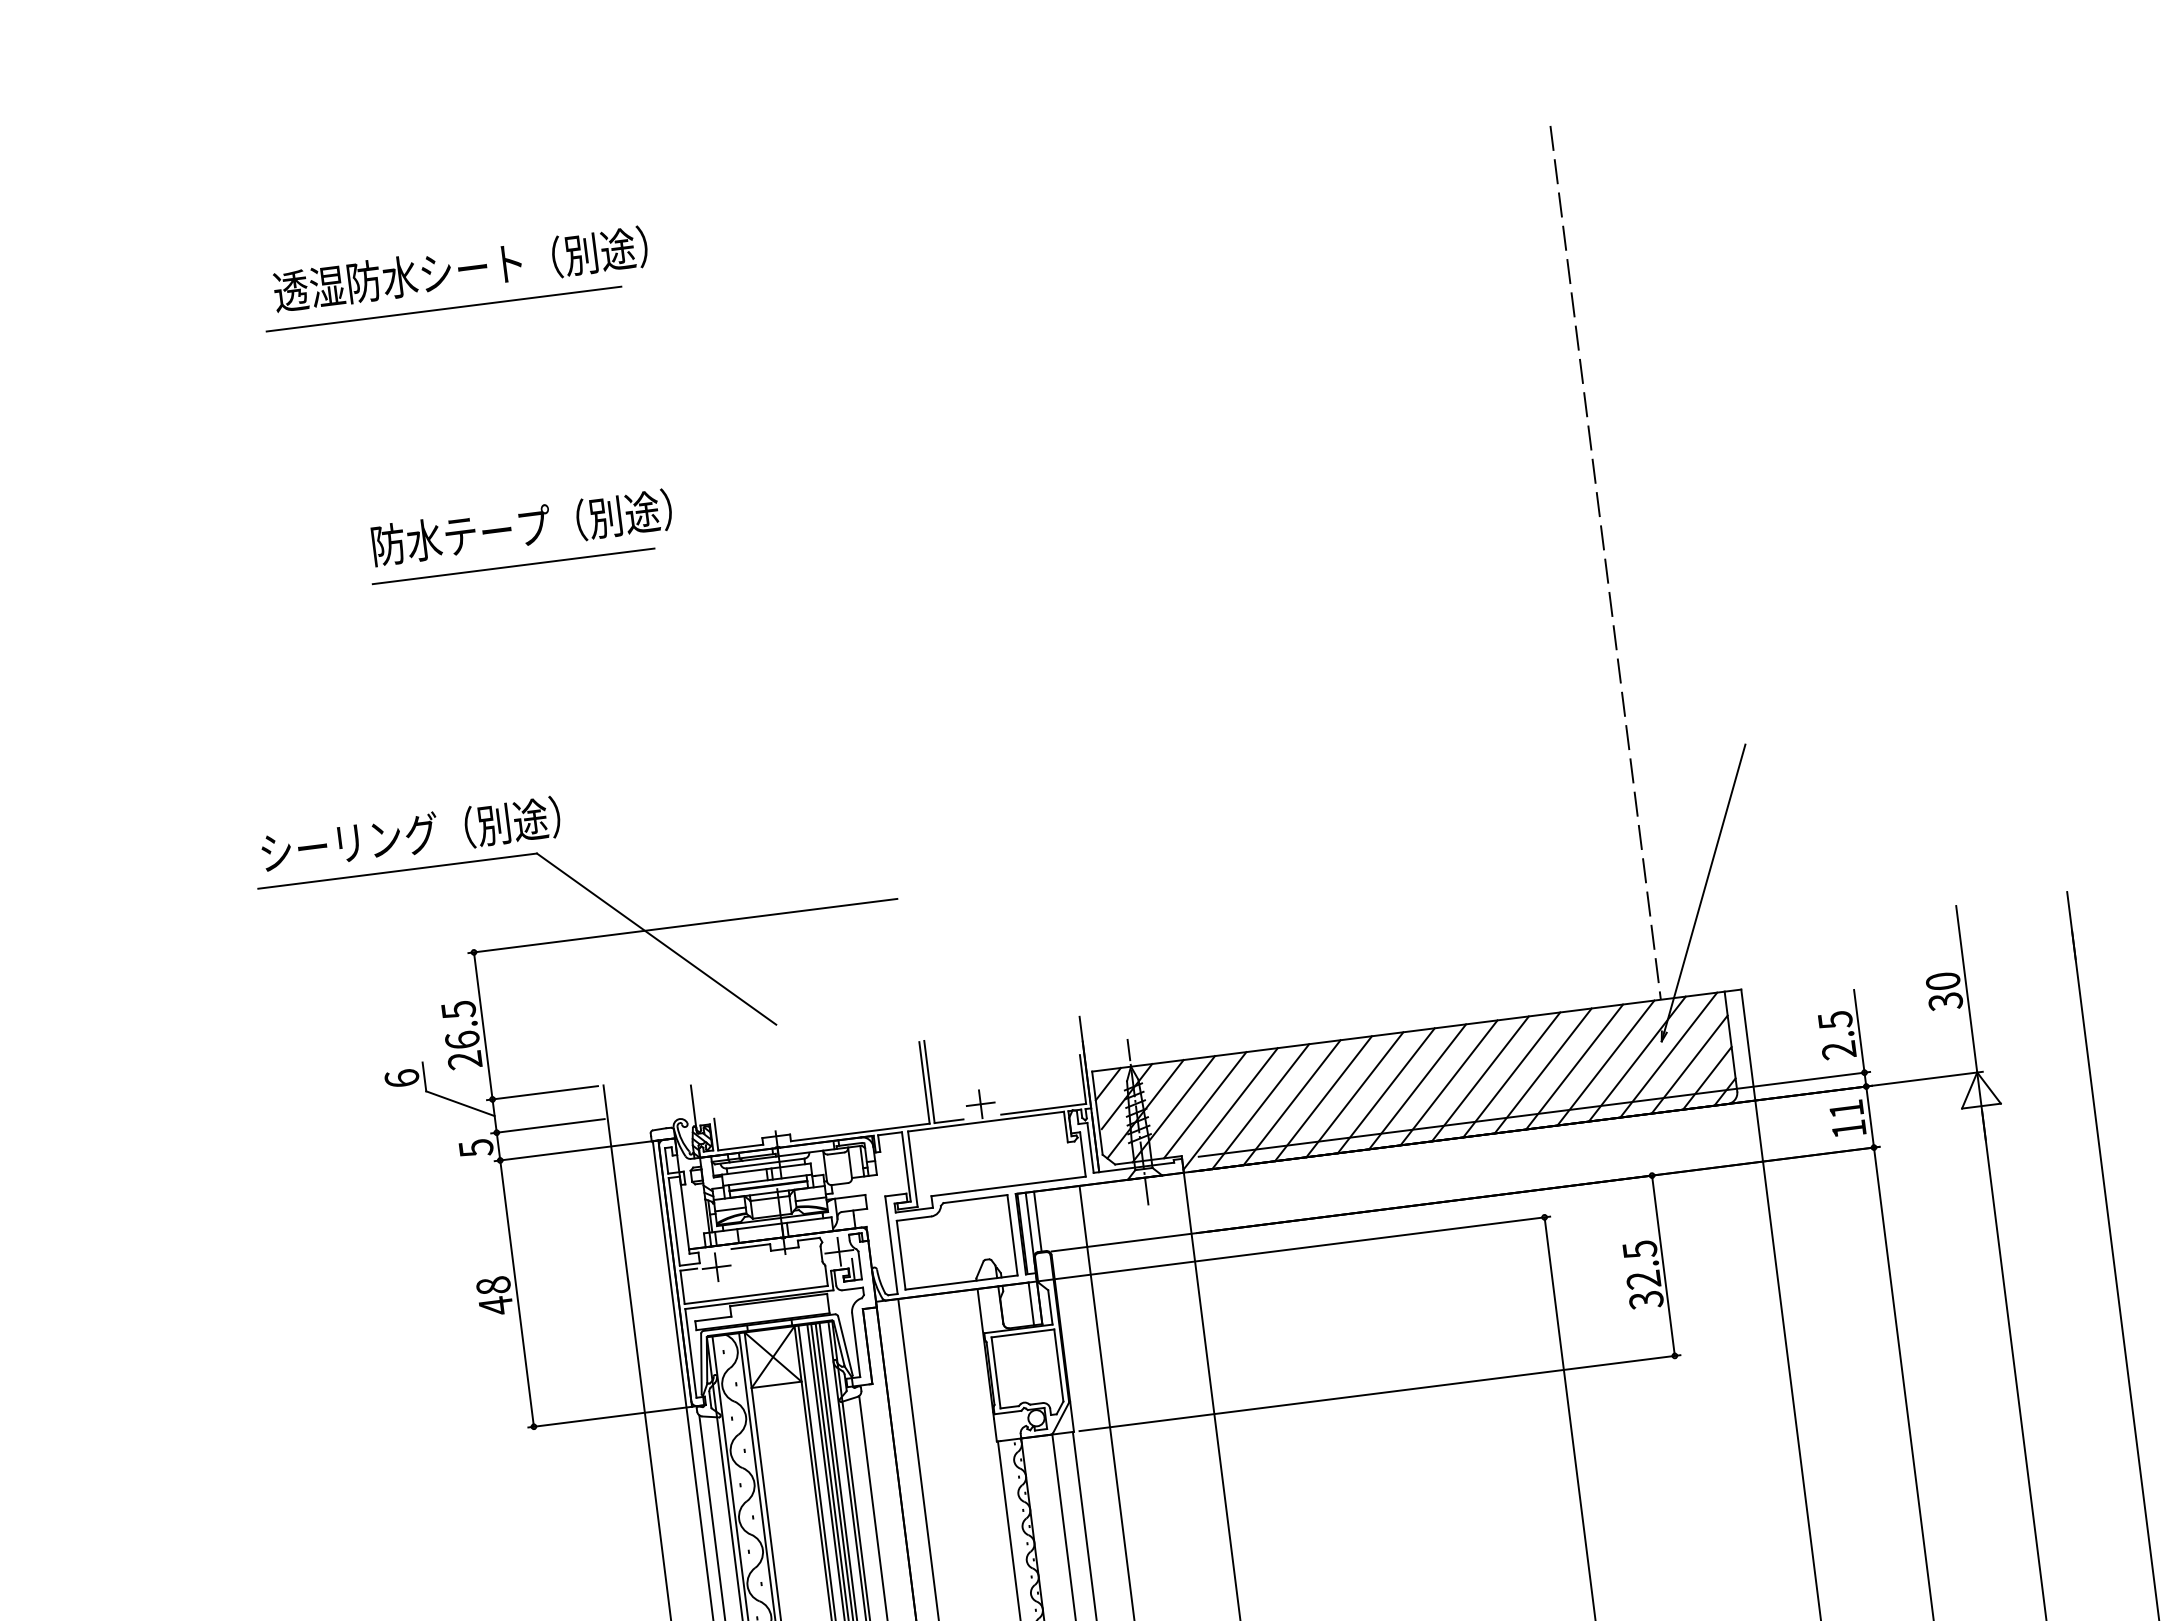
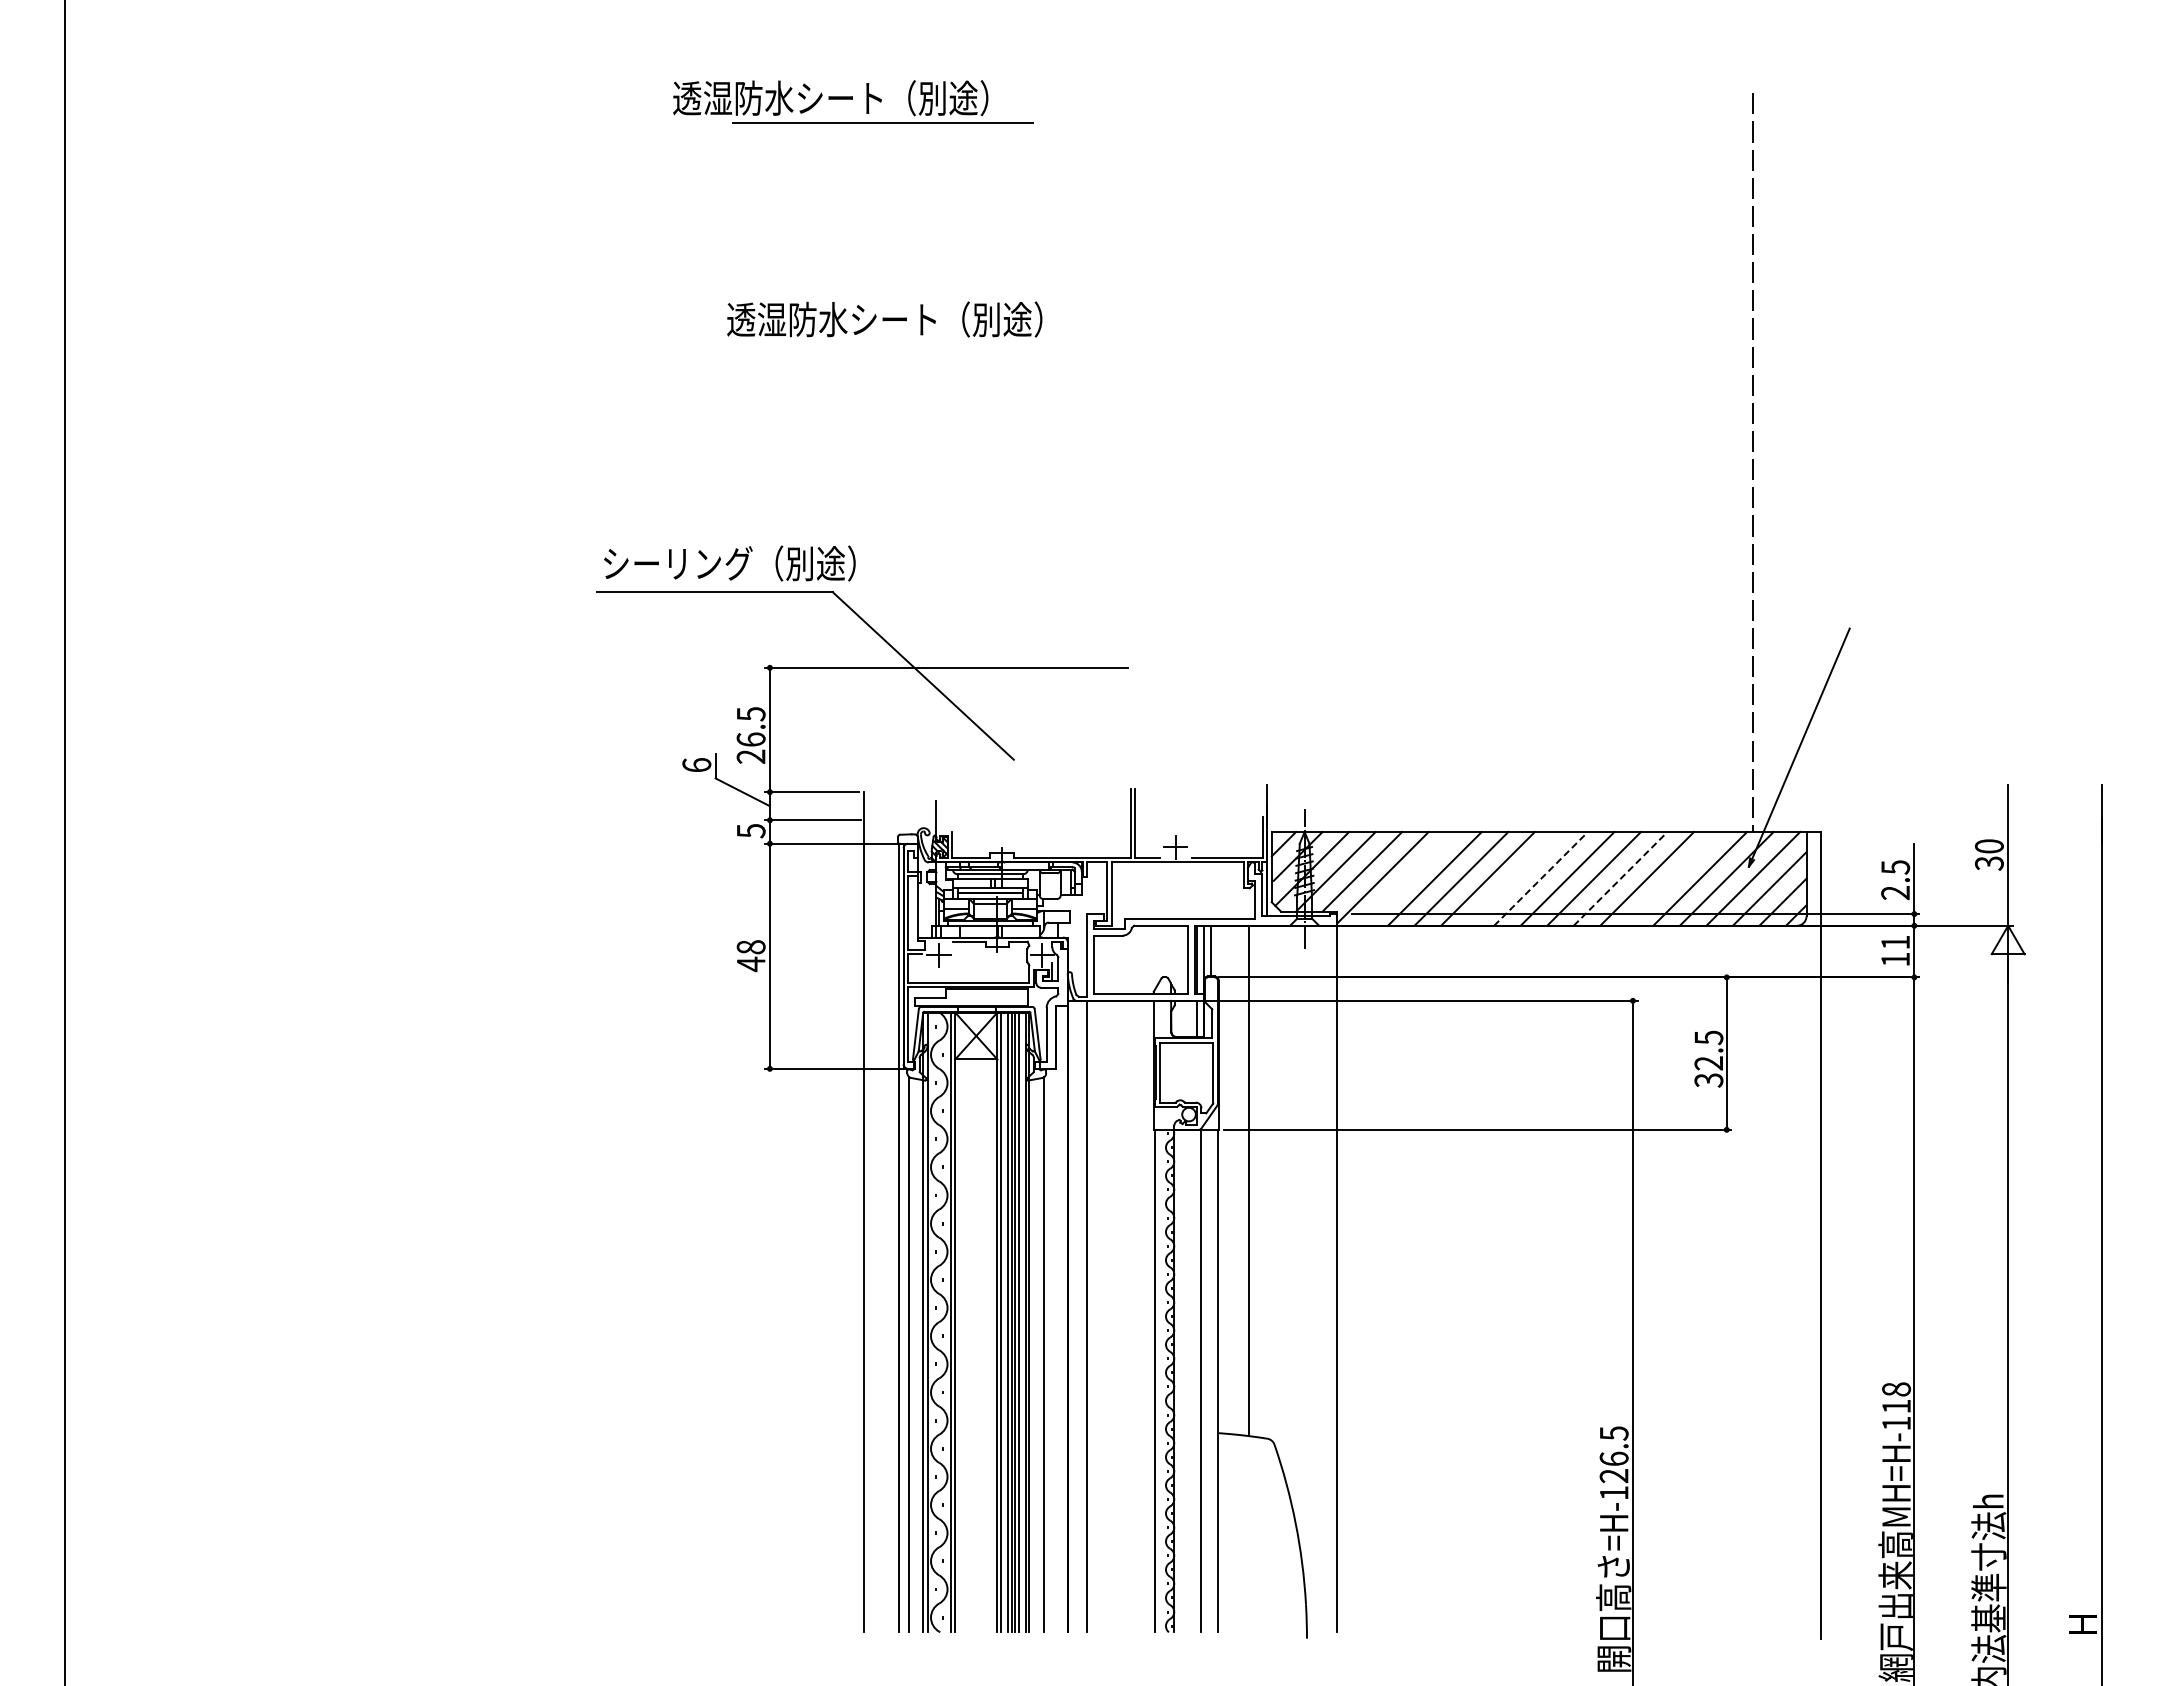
line: (443, 308) -> (882, 122), moved
text: (557, 523) -> (884, 319), 防水テープ（別途） -> 透湿防水シート（別途）
line: (513, 566) -> (843, 350), removed
line: (1574, 1066) -> (1673, 878), removed
line: (1511, 1074) -> (1620, 878), solid -> dashed
line: (1418, 1086) -> (1541, 878), solid -> dashed
line: (1386, 1090) -> (1514, 878), removed
line: (1260, 1106) -> (1408, 878), removed

